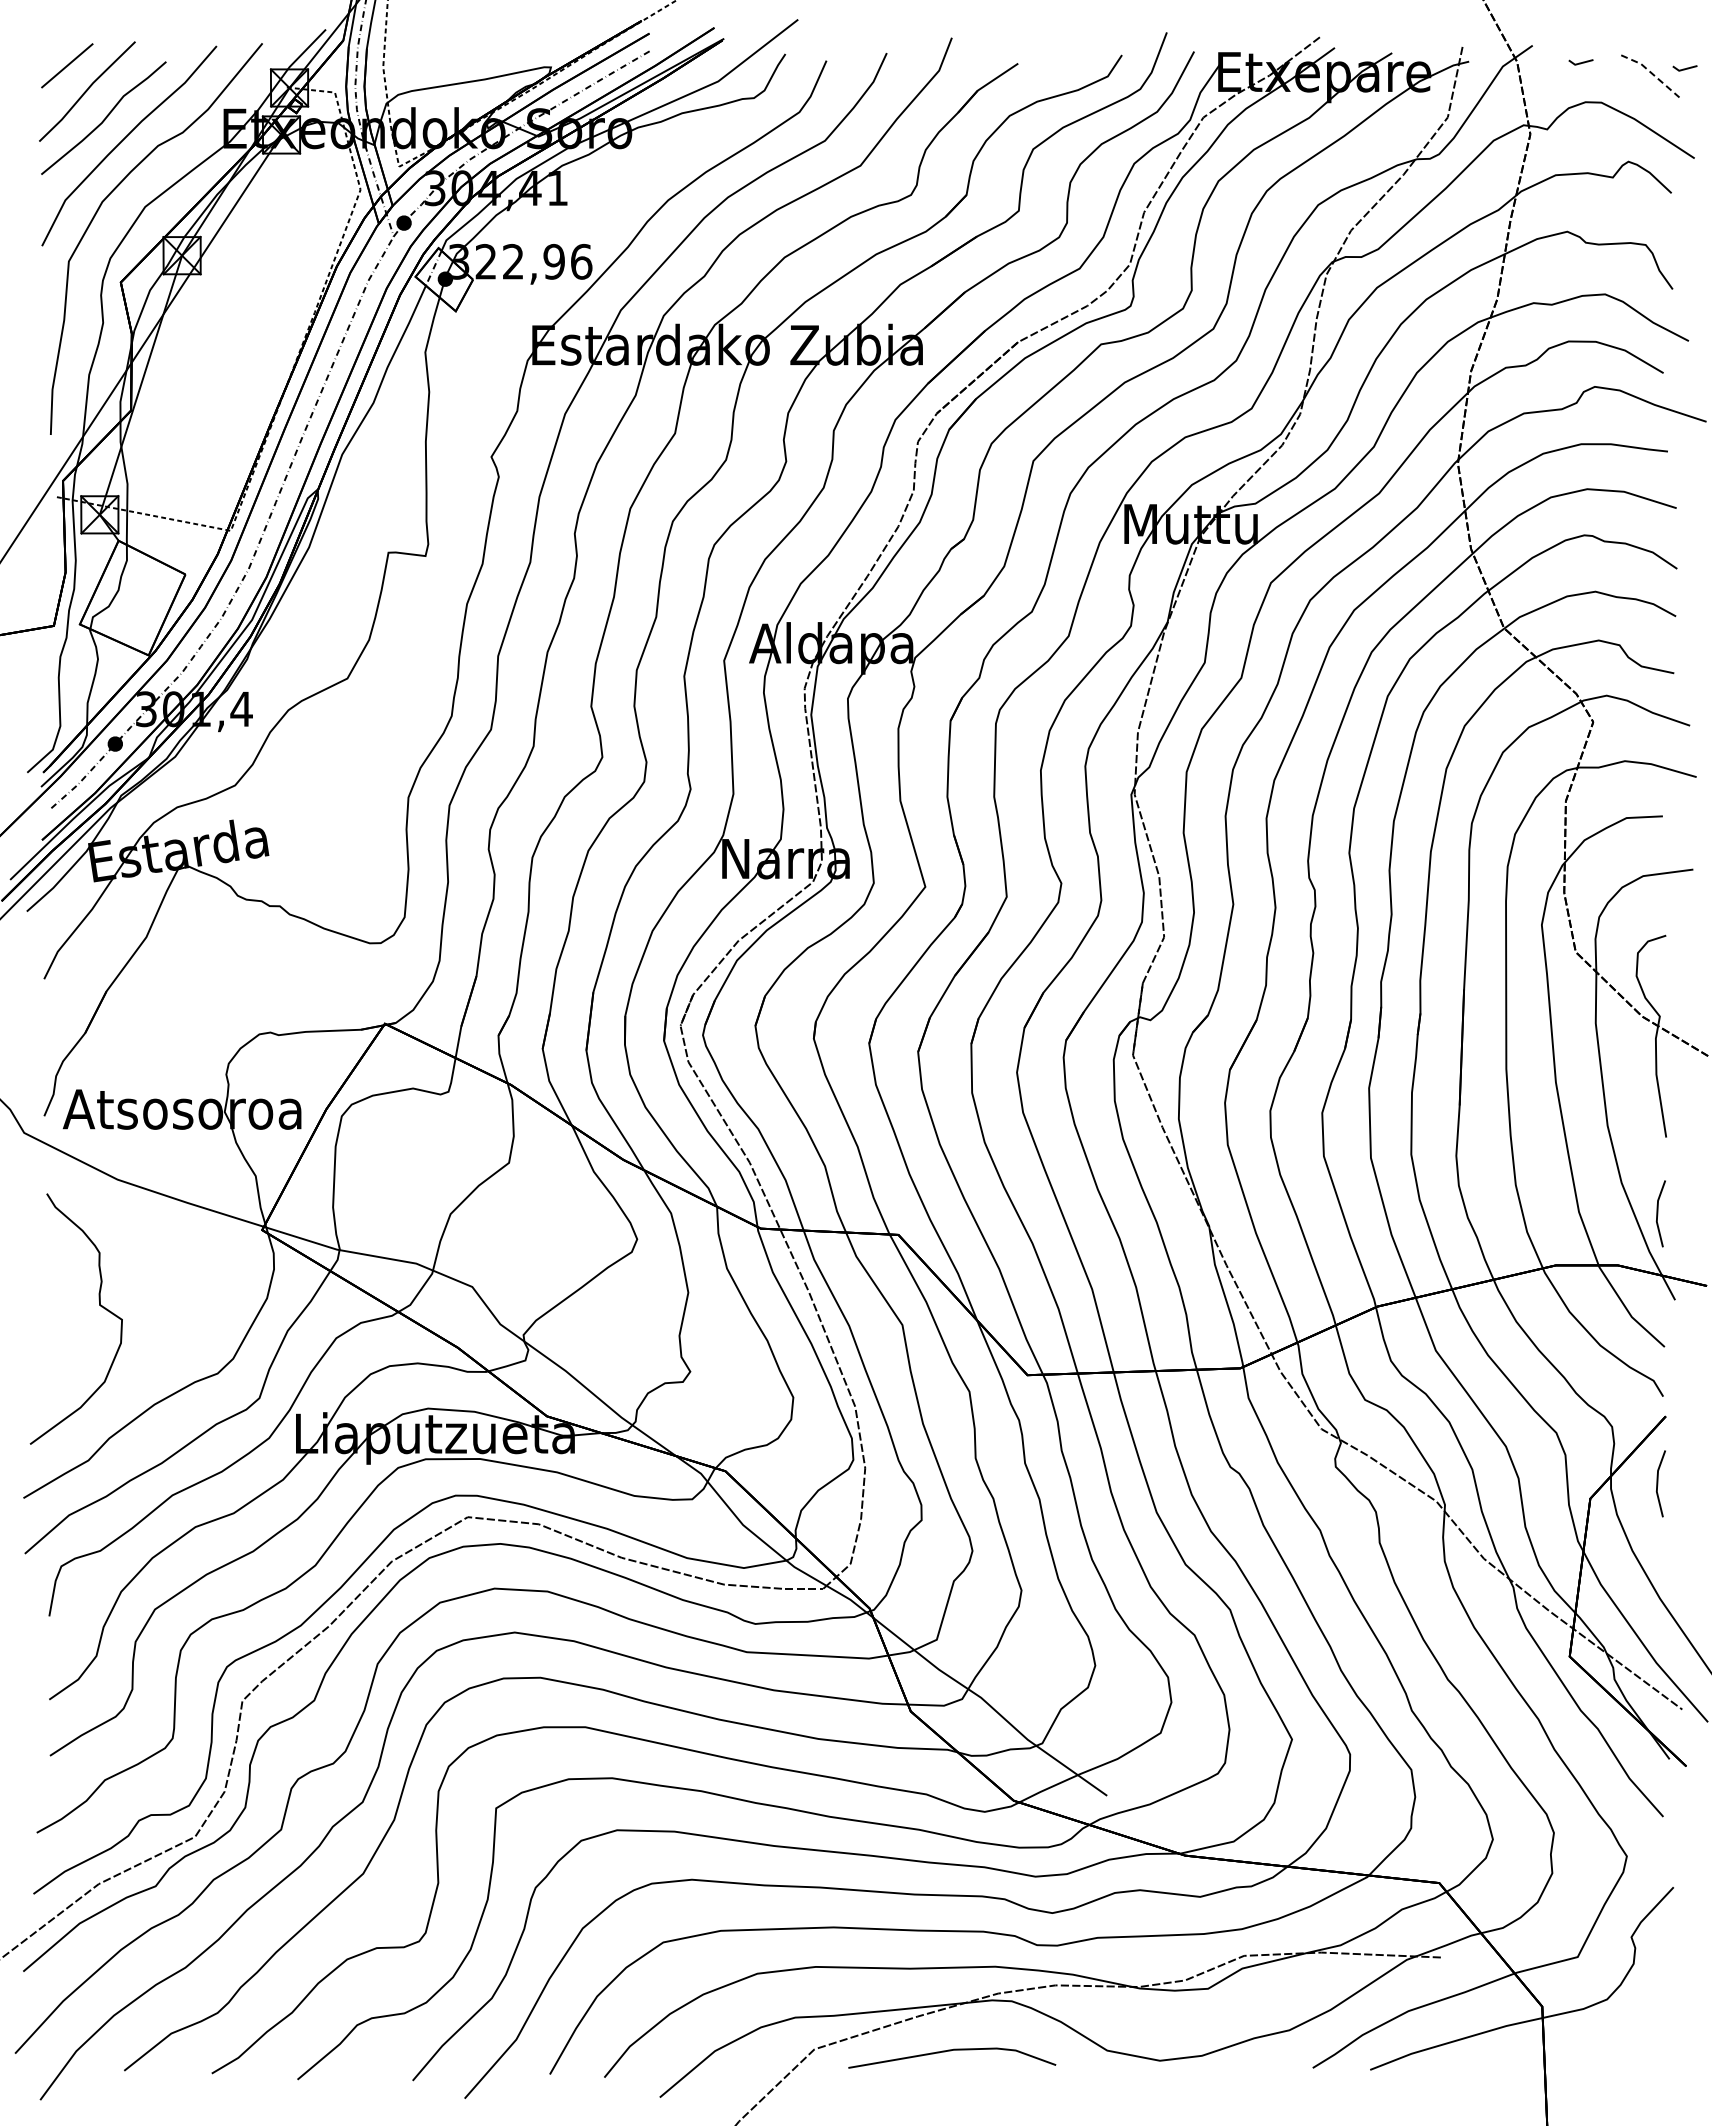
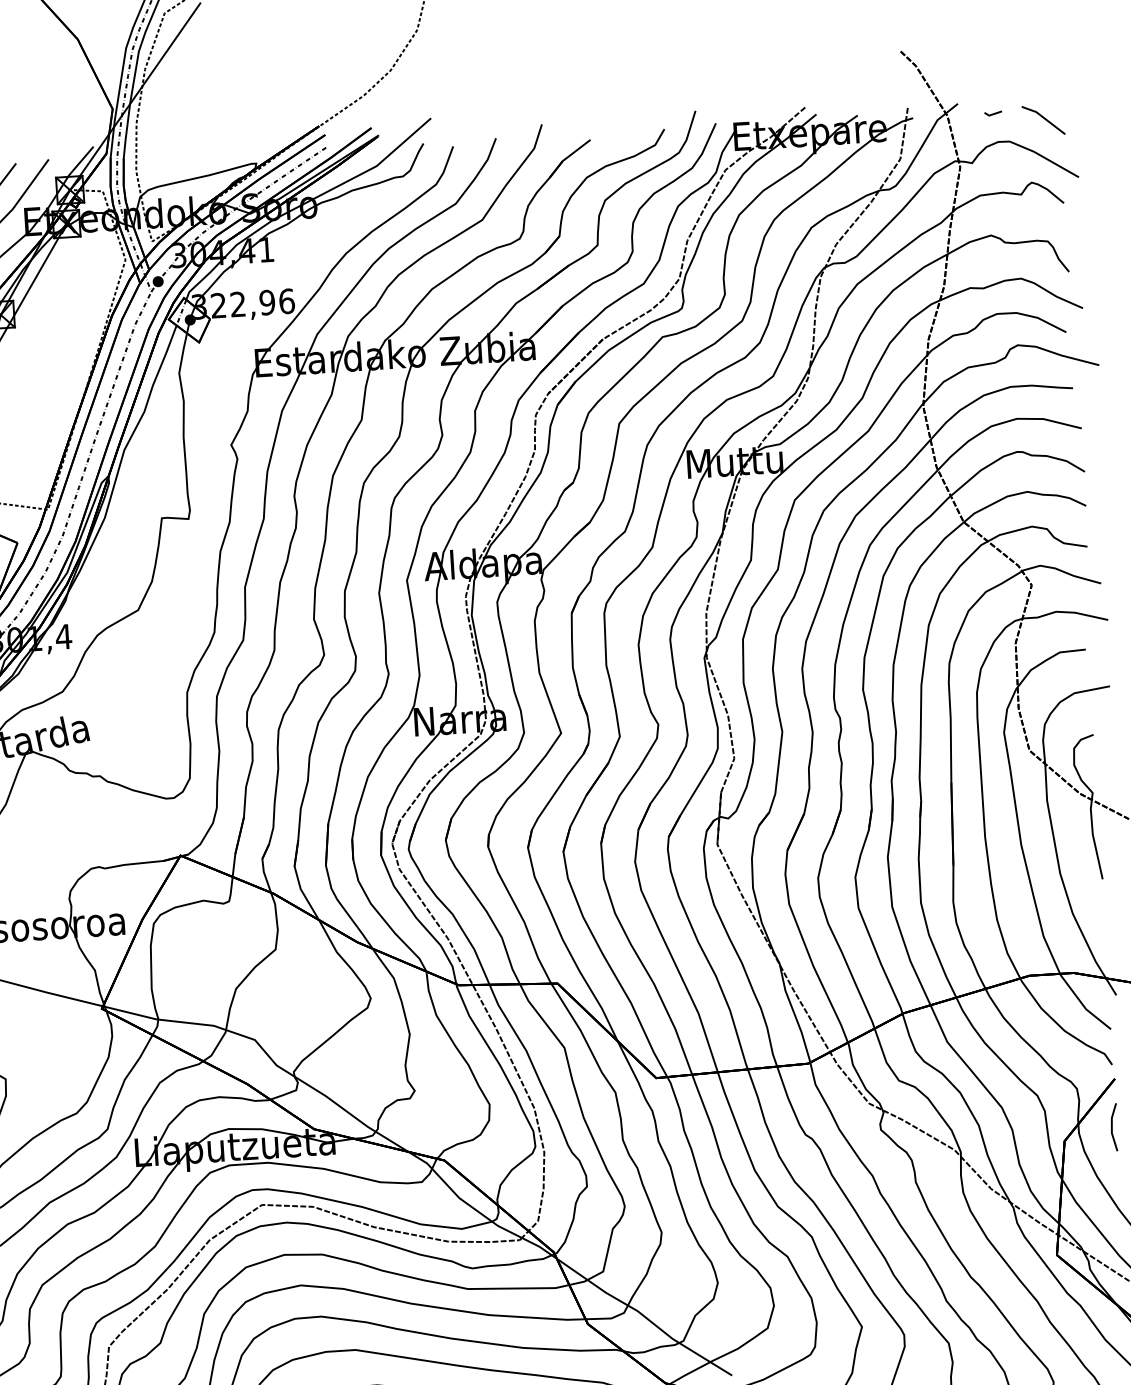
line: (1684, 68) -> (1067, 113), removed
line: (1652, 73) -> (1044, 118), dashed -> solid
line: (1658, 1213) -> (1100, 934), removed

